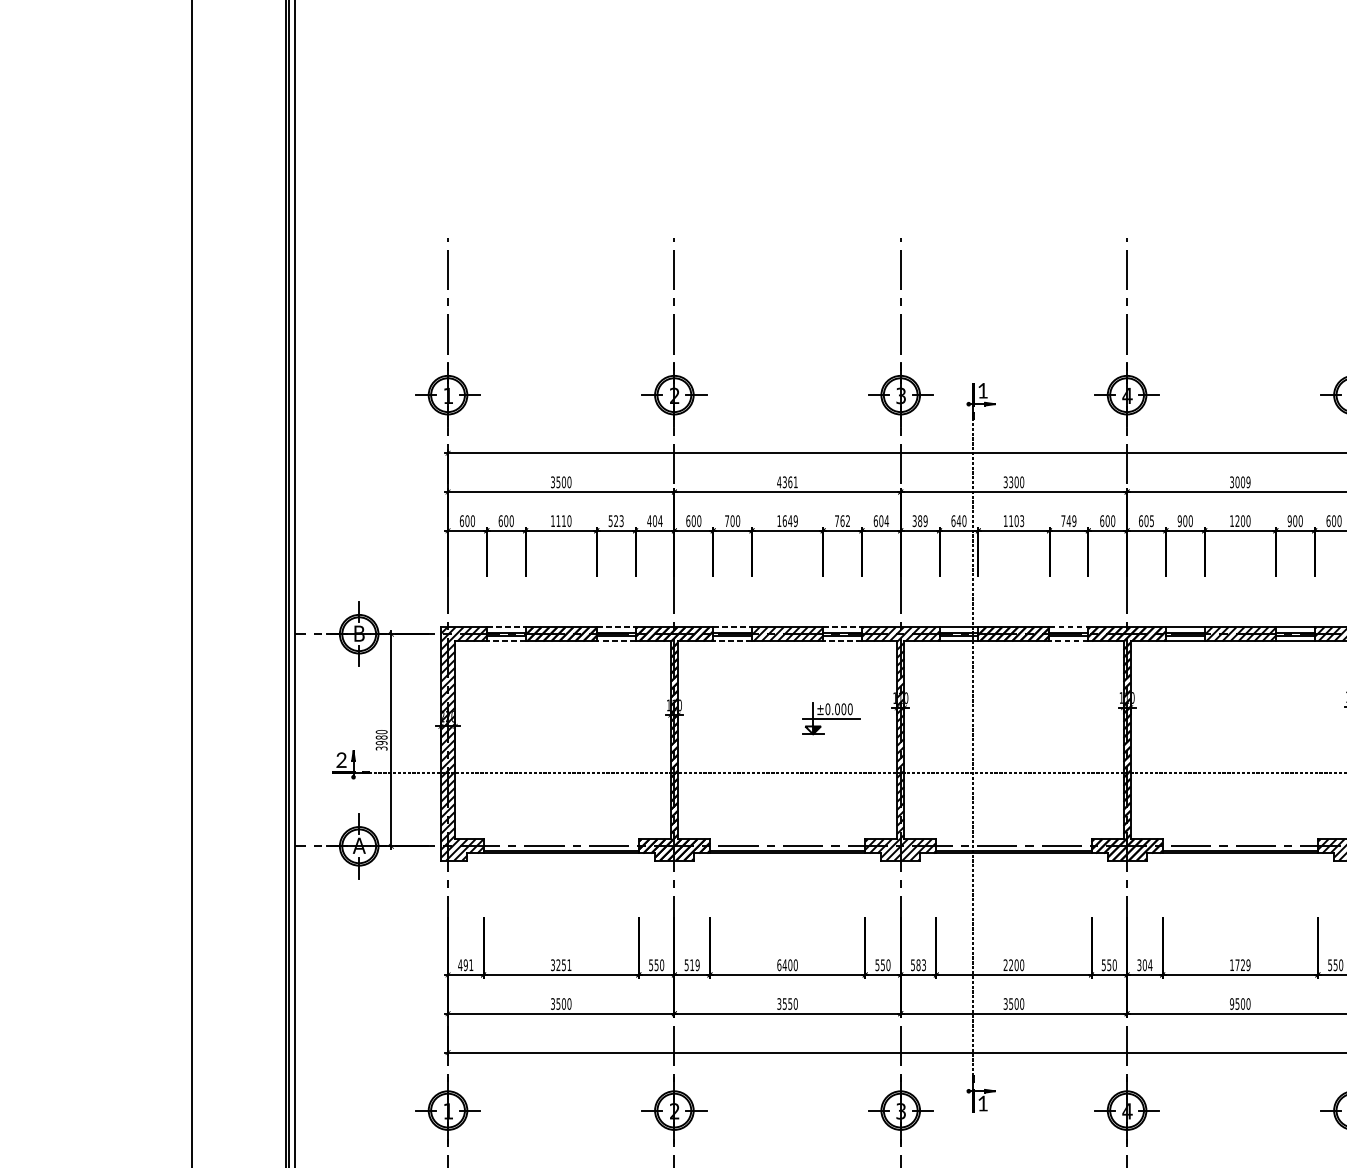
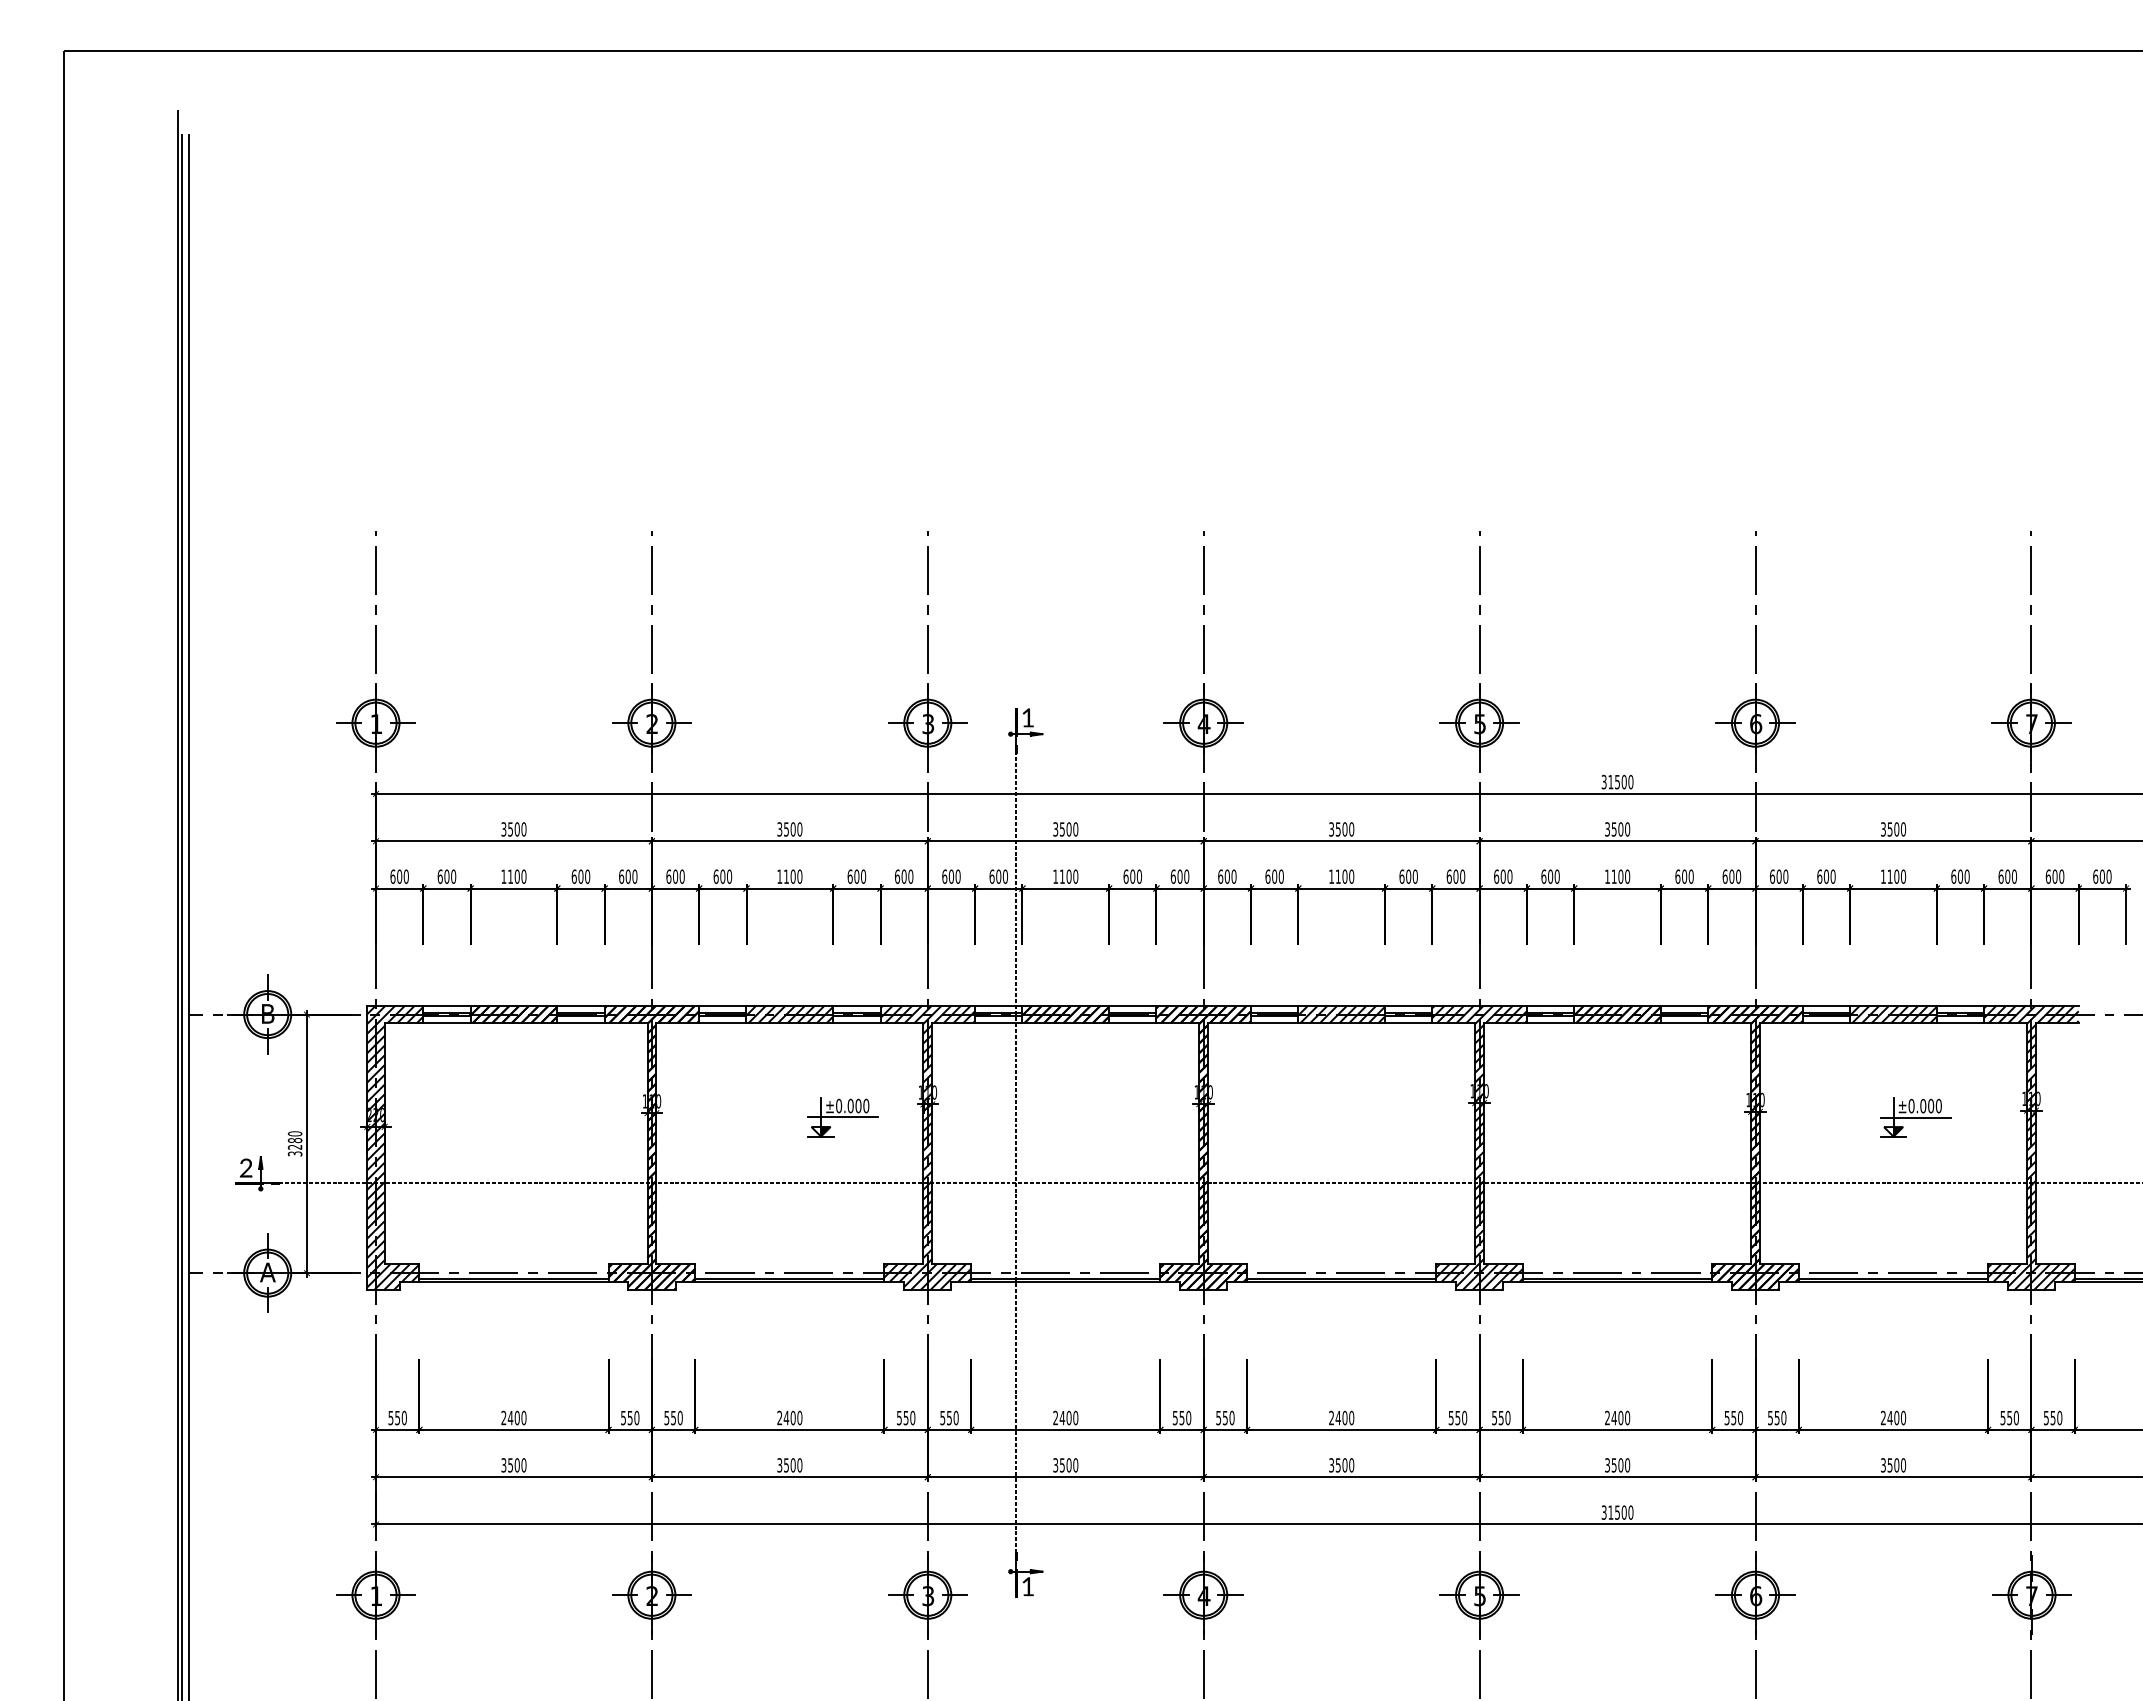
text: (1011, 481) -> (1062, 828), 3300 -> 3500
text: (787, 482) -> (789, 829), 4361 -> 3500
text: (1242, 482) -> (1344, 829), 3009 -> 3500
text: (563, 520) -> (516, 876), 1110 -> 1100
text: (615, 520) -> (580, 876), 523 -> 600
text: (654, 520) -> (627, 876), 404 -> 600
text: (726, 520) -> (715, 876), 700 -> 600
text: (790, 520) -> (793, 876), 1649 -> 1100
text: (842, 520) -> (856, 876), 762 -> 600
text: (886, 520) -> (910, 876), 604 -> 600
text: (920, 520) -> (951, 876), 389 -> 600
text: (958, 520) -> (998, 876), 640 -> 600
text: (1021, 520) -> (1075, 876), 1103 -> 1100
text: (1068, 520) -> (1132, 876), 749 -> 600
text: (1151, 520) -> (1233, 876), 605 -> 600
text: (1179, 520) -> (1267, 876), 900 -> 600
text: (1236, 520) -> (1337, 876), 1200 -> 1100
text: (1289, 520) -> (1401, 876), 900 -> 600
line: (505, 626) -> (446, 1005), dashed -> solid
line: (615, 626) -> (580, 1005), dashed -> solid
line: (732, 626) -> (722, 1005), dashed -> solid
line: (842, 626) -> (856, 1005), dashed -> solid
line: (1068, 626) -> (1132, 1005), dashed -> solid
line: (505, 641) -> (446, 1023), dashed -> solid
line: (615, 641) -> (580, 1023), dashed -> solid
line: (732, 641) -> (722, 1023), dashed -> solid
line: (842, 641) -> (856, 1023), dashed -> solid
line: (1068, 641) -> (1132, 1023), dashed -> solid
text: (382, 742) -> (295, 1146), 3980 -> 3280
text: (465, 964) -> (397, 1417), 491 -> 550
text: (560, 964) -> (513, 1417), 3251 -> 2400
text: (779, 964) -> (779, 1417), 6400 -> 2400
text: (921, 964) -> (952, 1417), 583 -> 550
text: (1011, 964) -> (1062, 1417), 2200 -> 2400
text: (1144, 964) -> (1225, 1417), 304 -> 550
text: (1240, 964) -> (1341, 1417), 1729 -> 2400
text: (694, 965) -> (676, 1418), 519 -> 550
text: (789, 1004) -> (792, 1465), 3550 -> 3500
text: (1231, 1004) -> (1331, 1465), 9500 -> 3500

